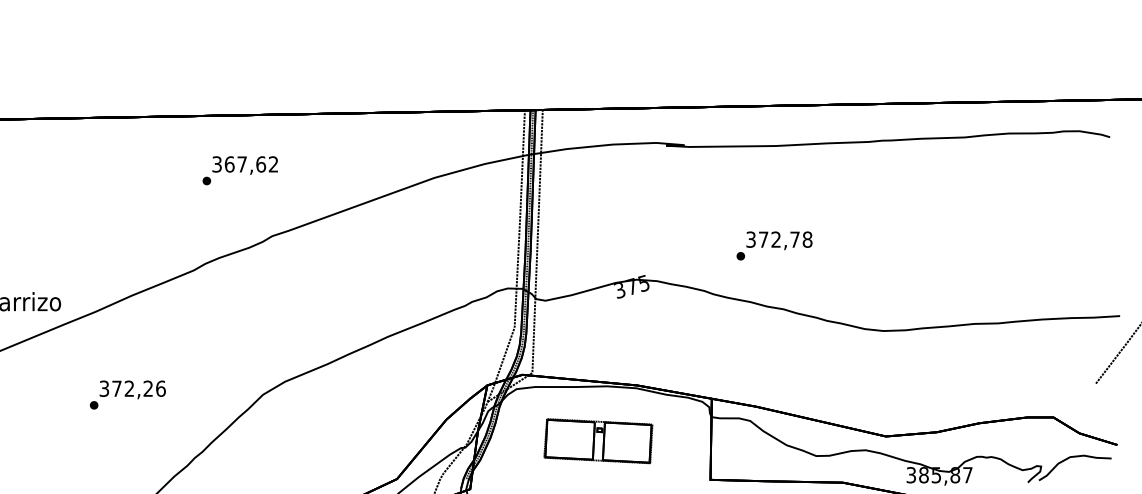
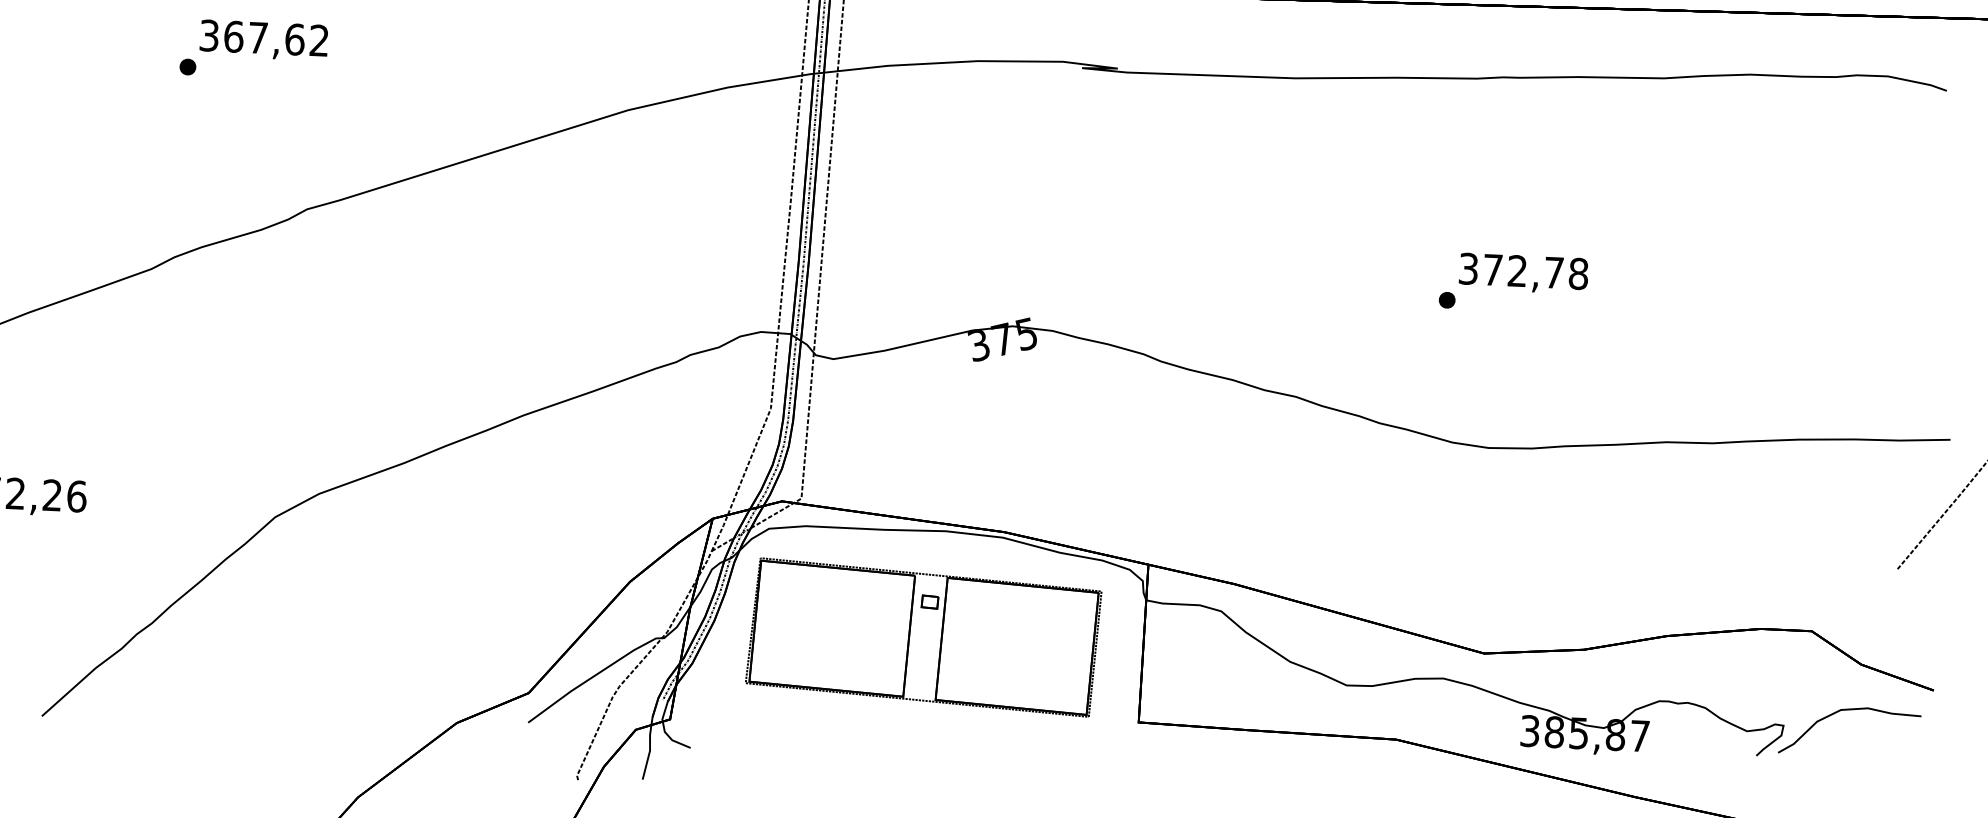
text: (239, 170) -> (252, 49), moved
text: (774, 245) -> (1513, 282), moved
part: (598, 440) -> (924, 635), size x1.67

